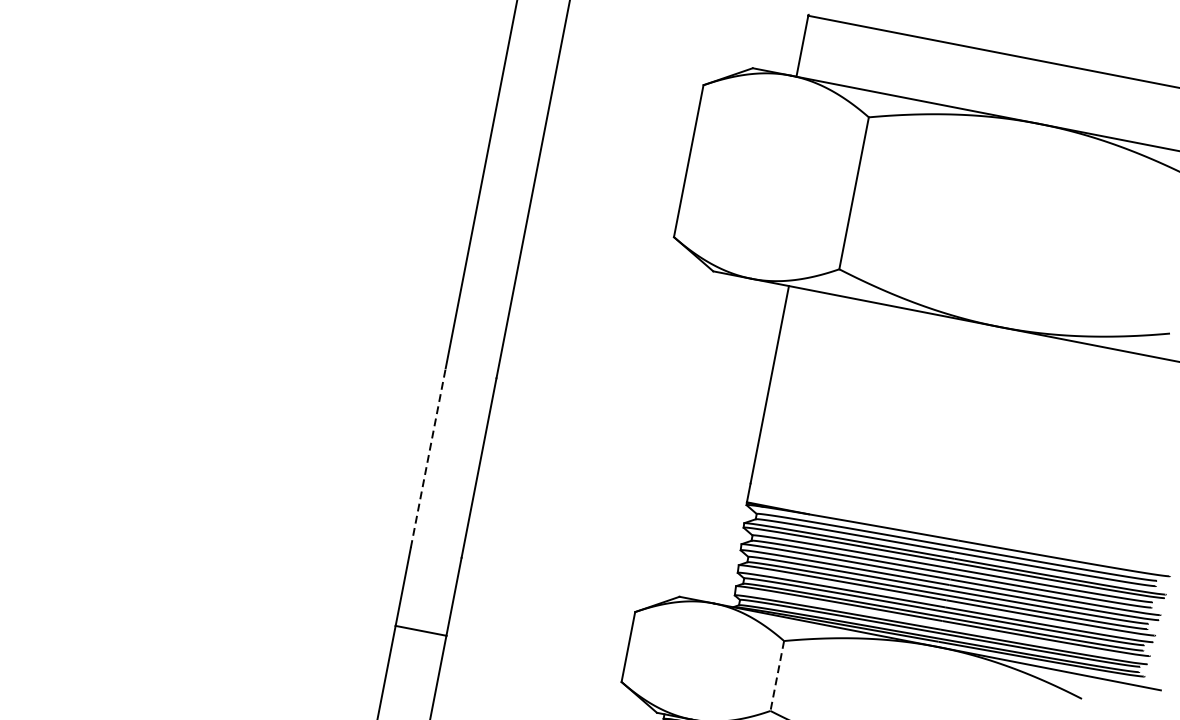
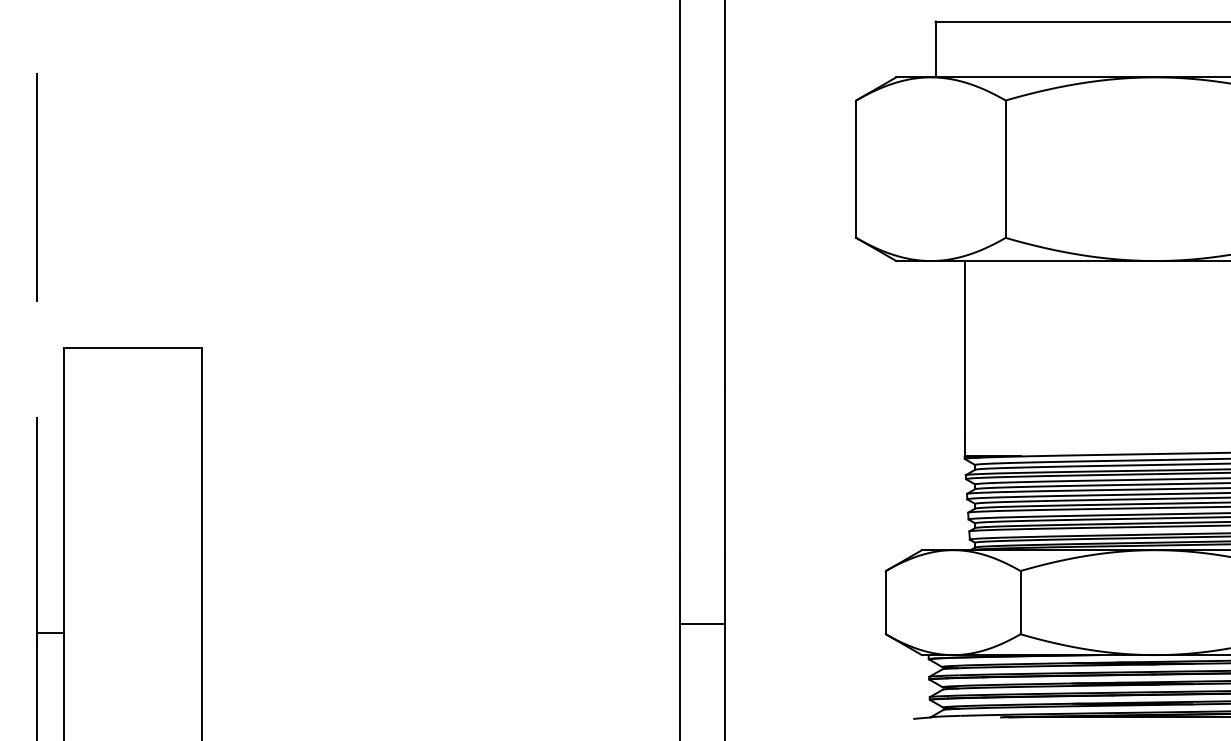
line: (428, 457) -> (679, 471), dashed -> solid
line: (777, 675) -> (1020, 602), dashed -> solid

